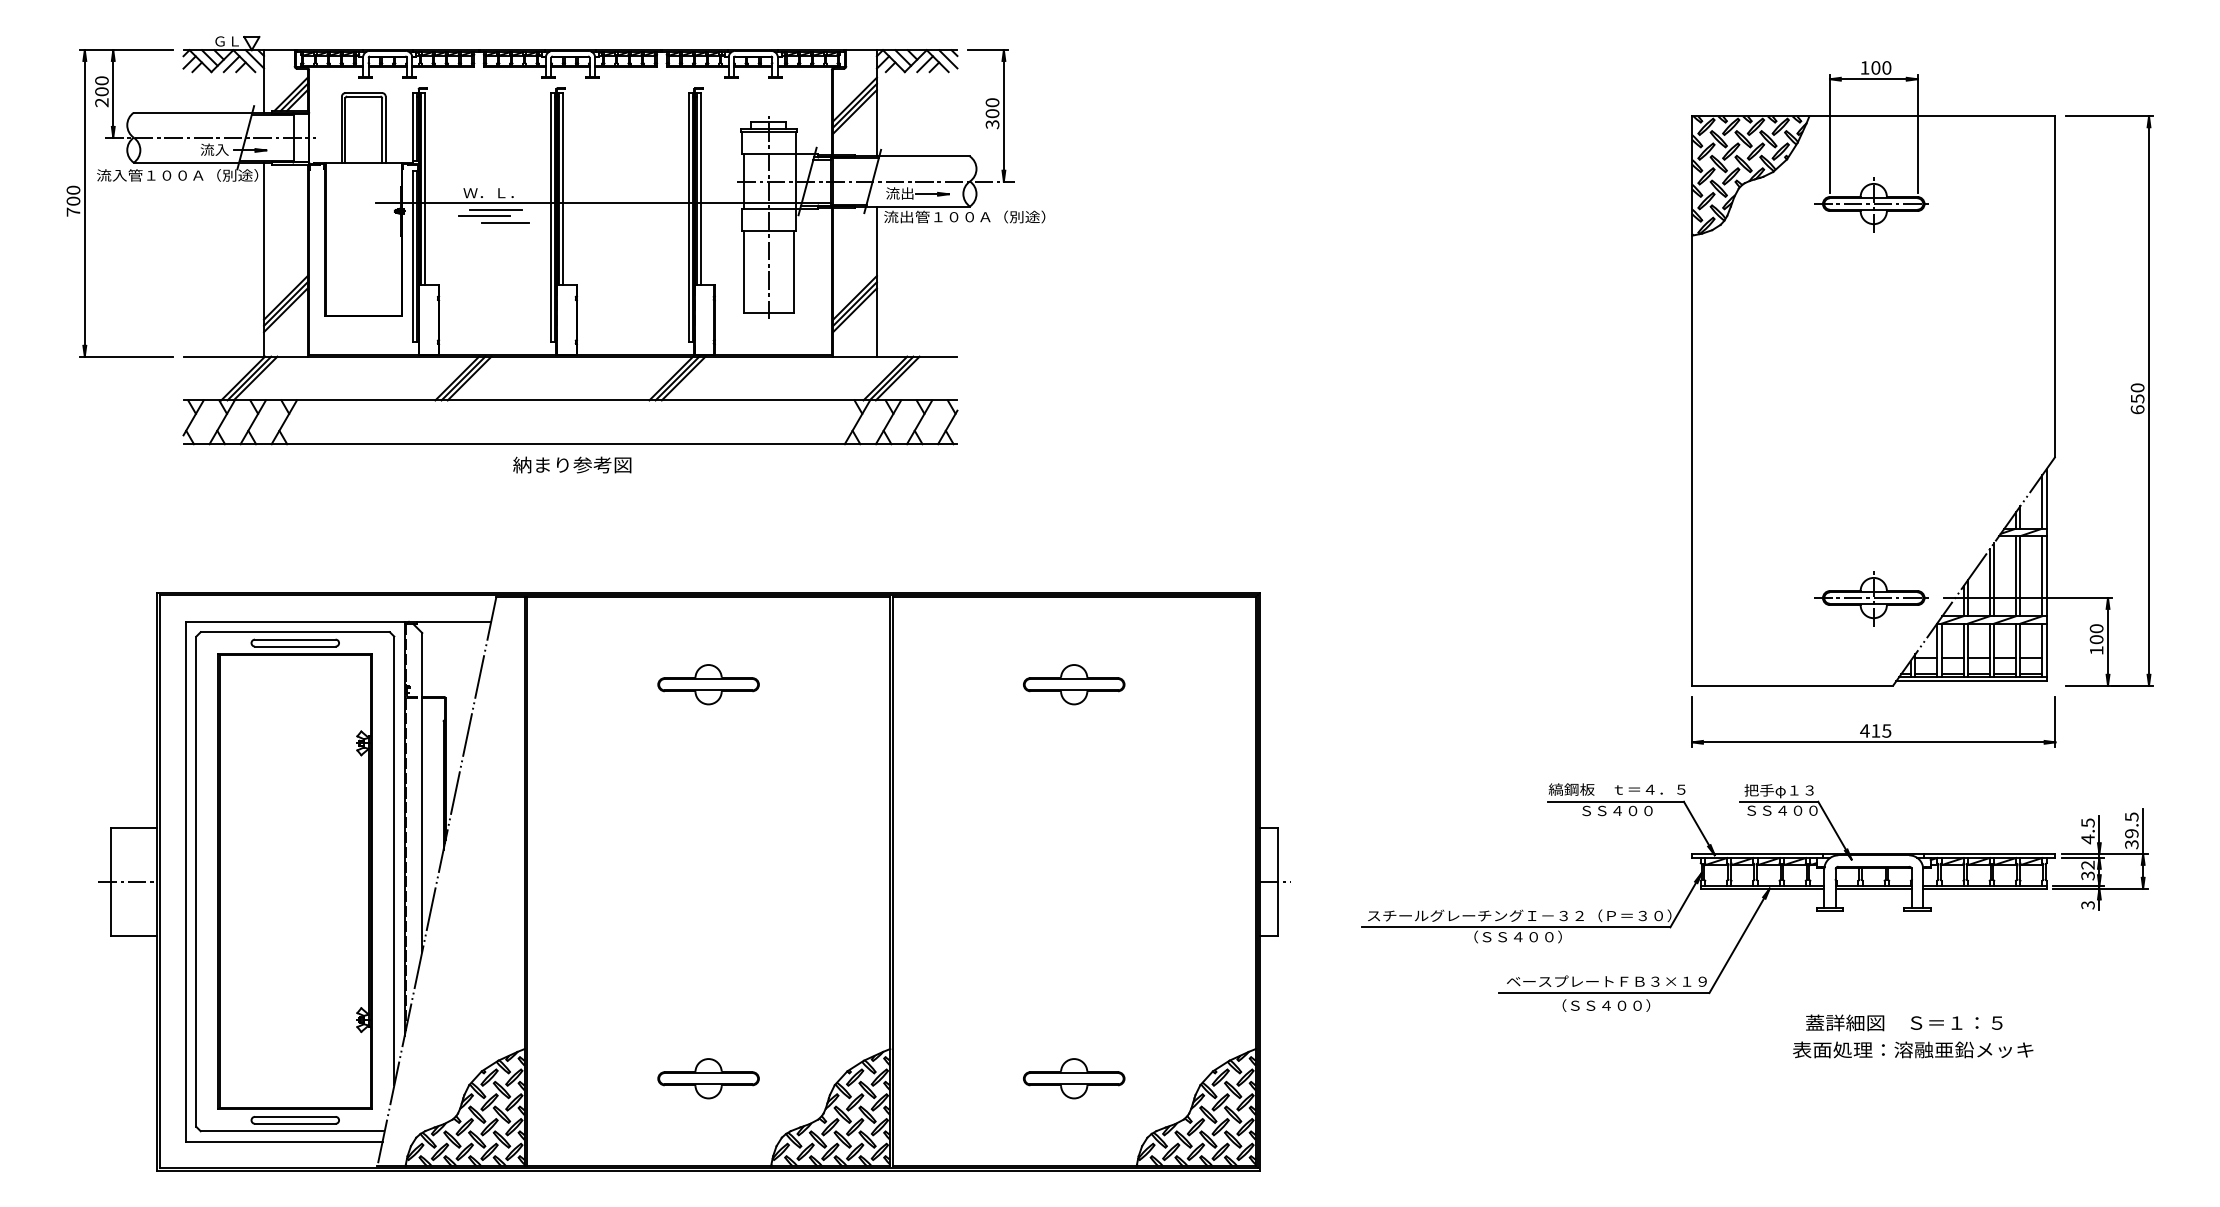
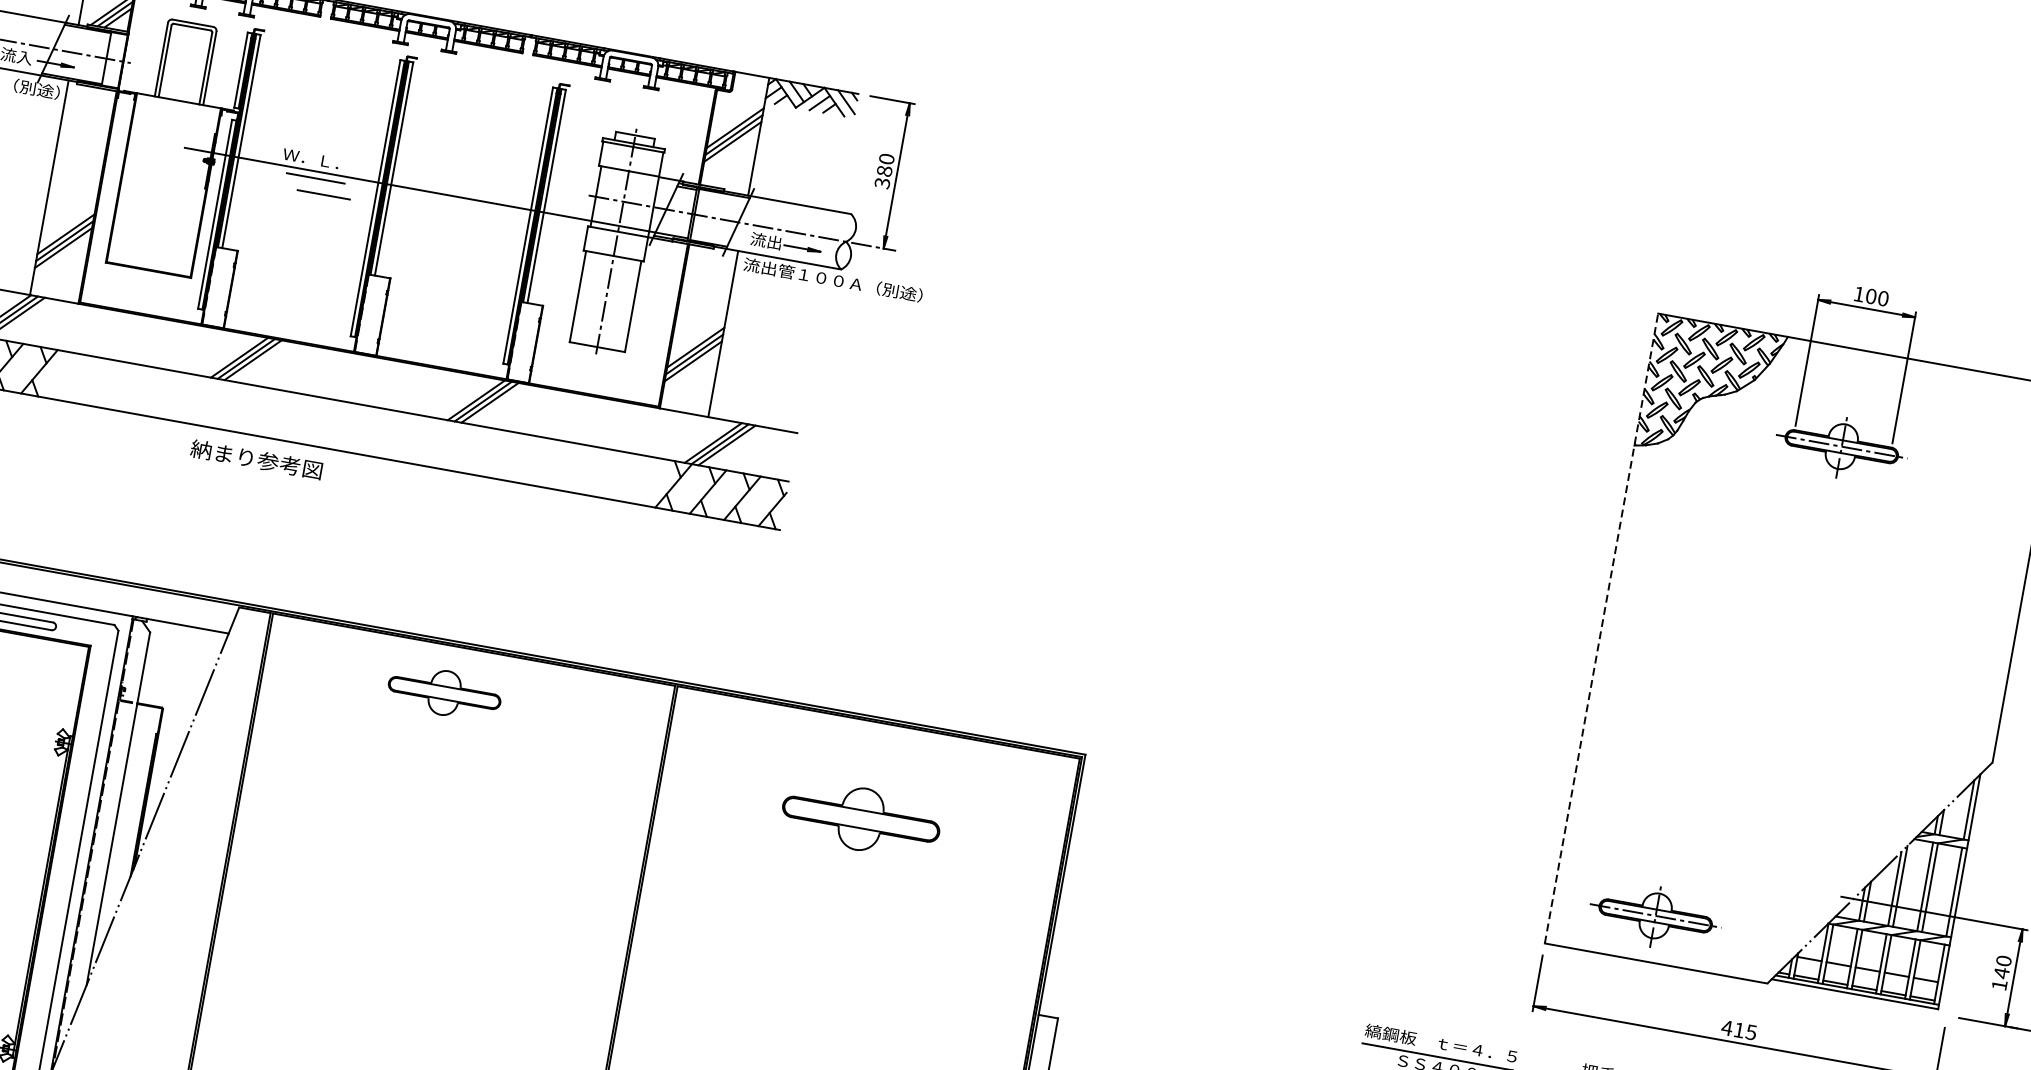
text: (992, 113) -> (884, 171), 300 -> 380
line: (484, 216) -> (301, 183), removed
line: (1692, 401) -> (1601, 629), solid -> dashed
text: (572, 464) -> (256, 459), moved
part: (1871, 598) -> (1653, 915), moved
text: (2096, 639) -> (2001, 972), 100 -> 140
part: (708, 684) -> (444, 692), moved
part: (1074, 684) -> (861, 819), size x1.4

